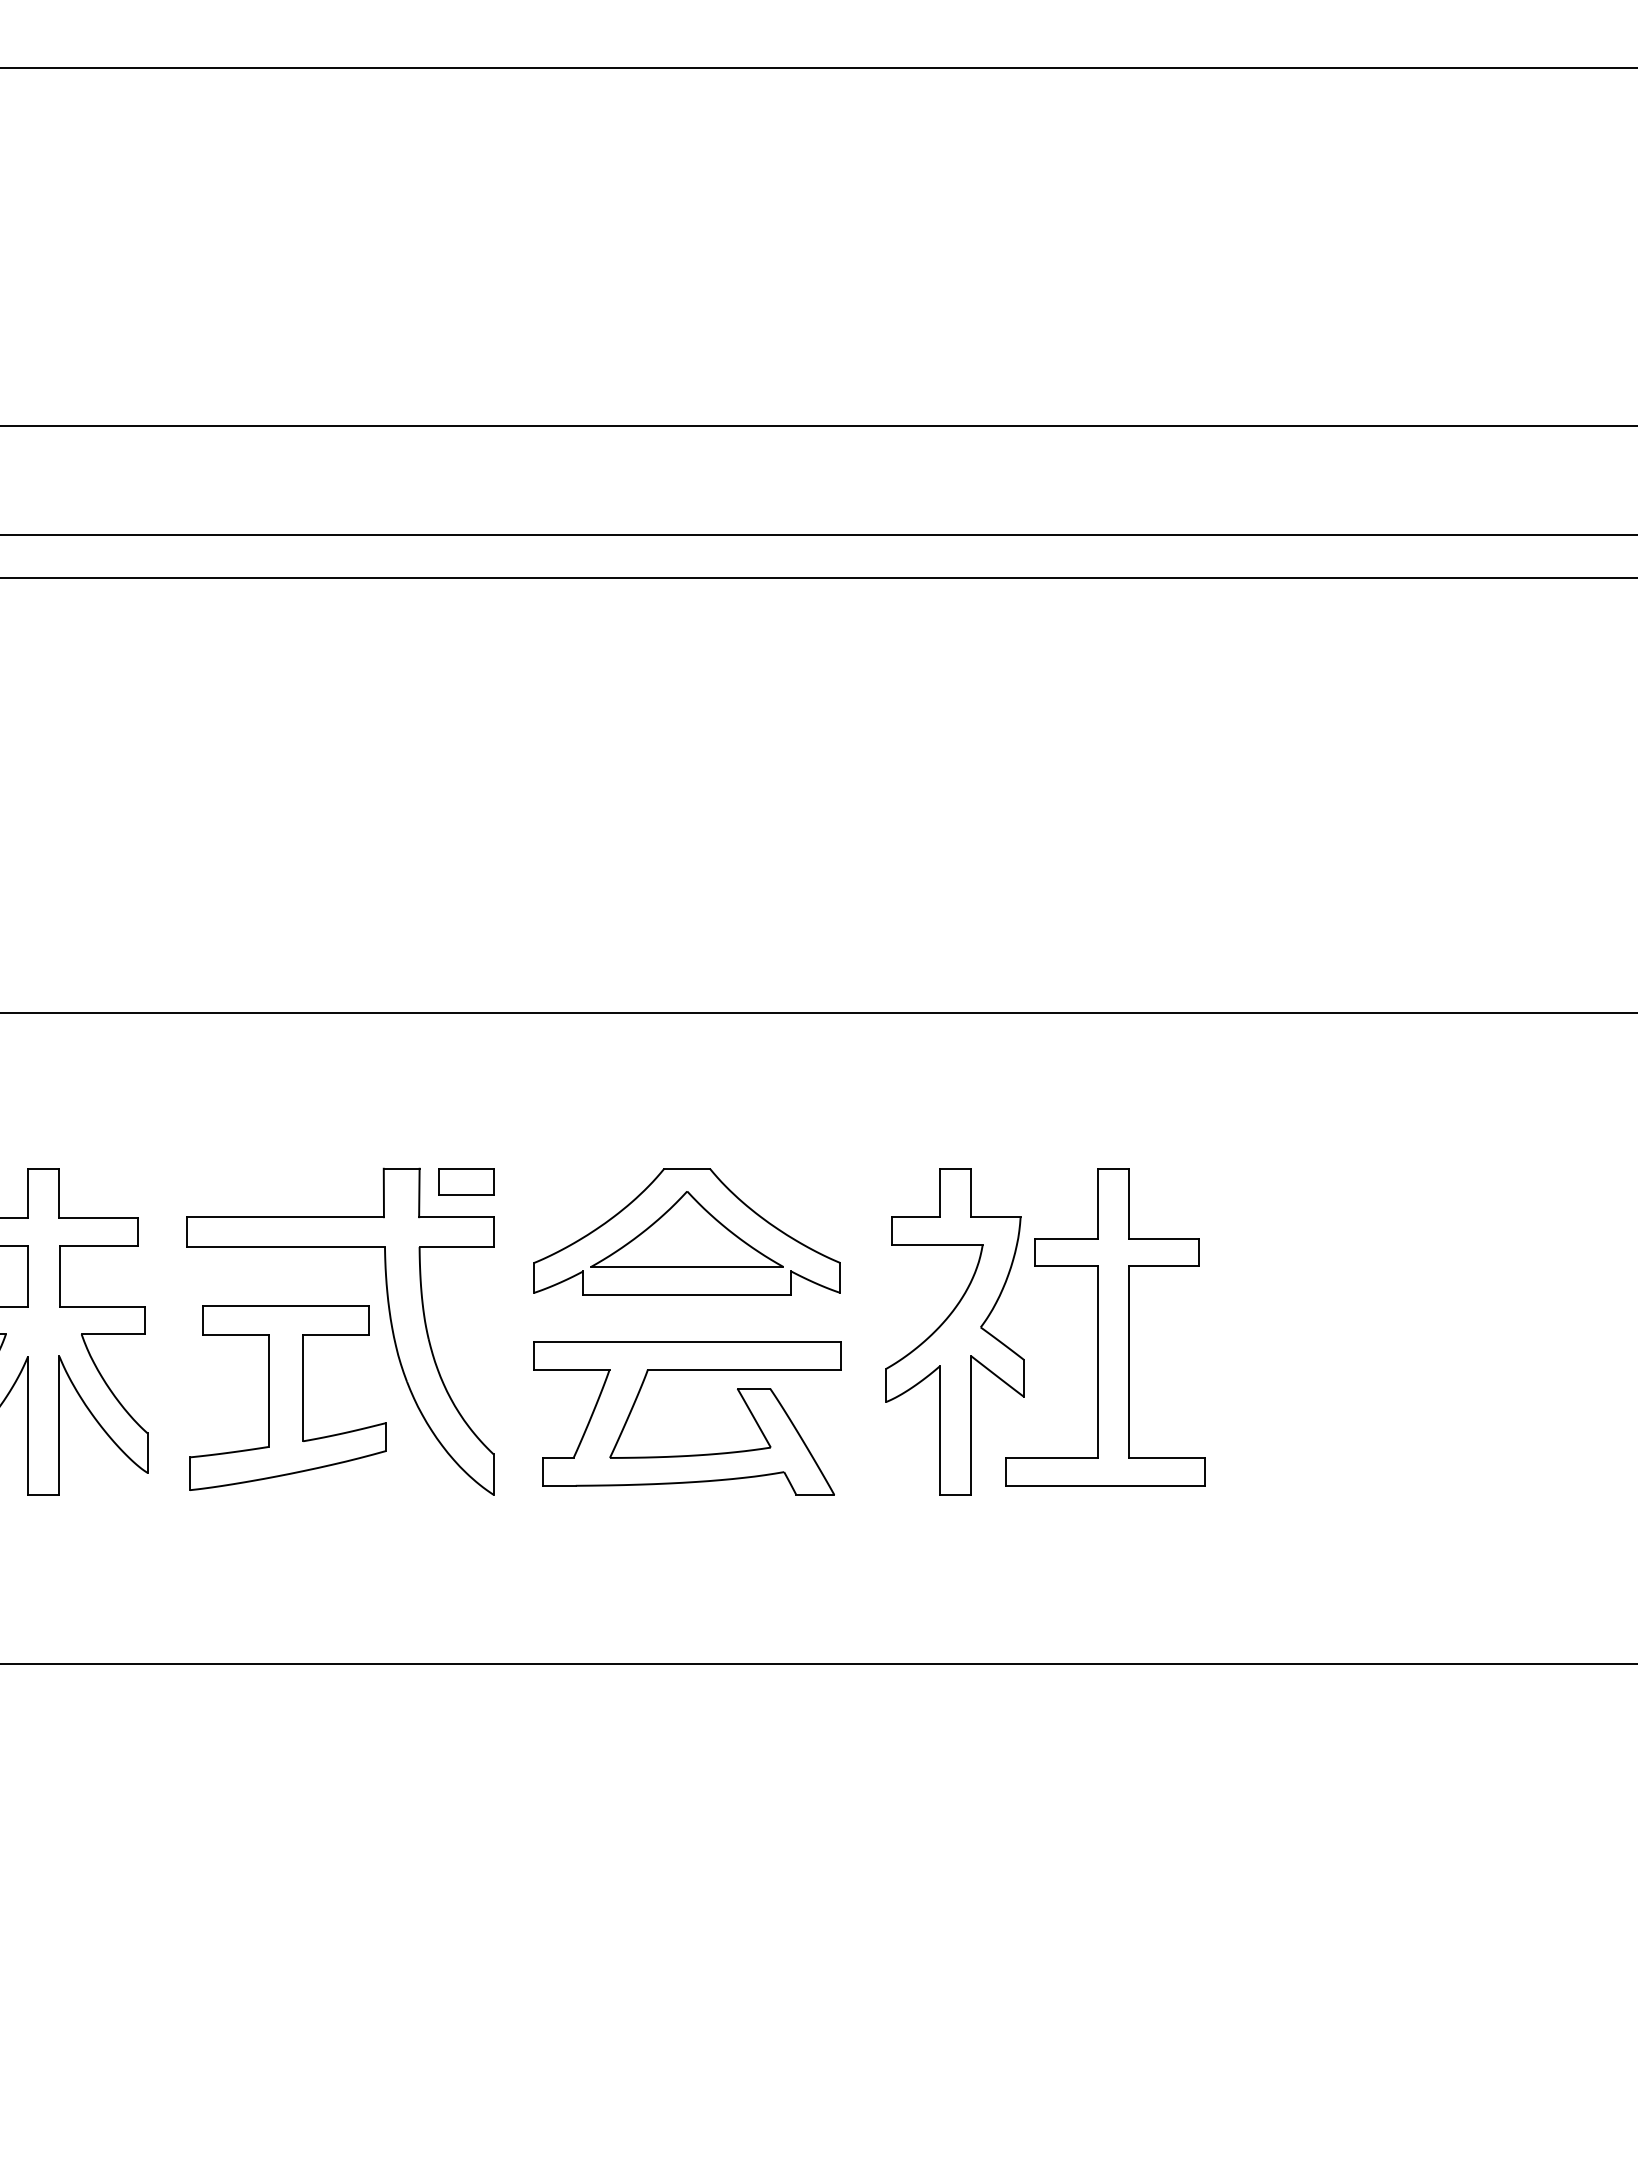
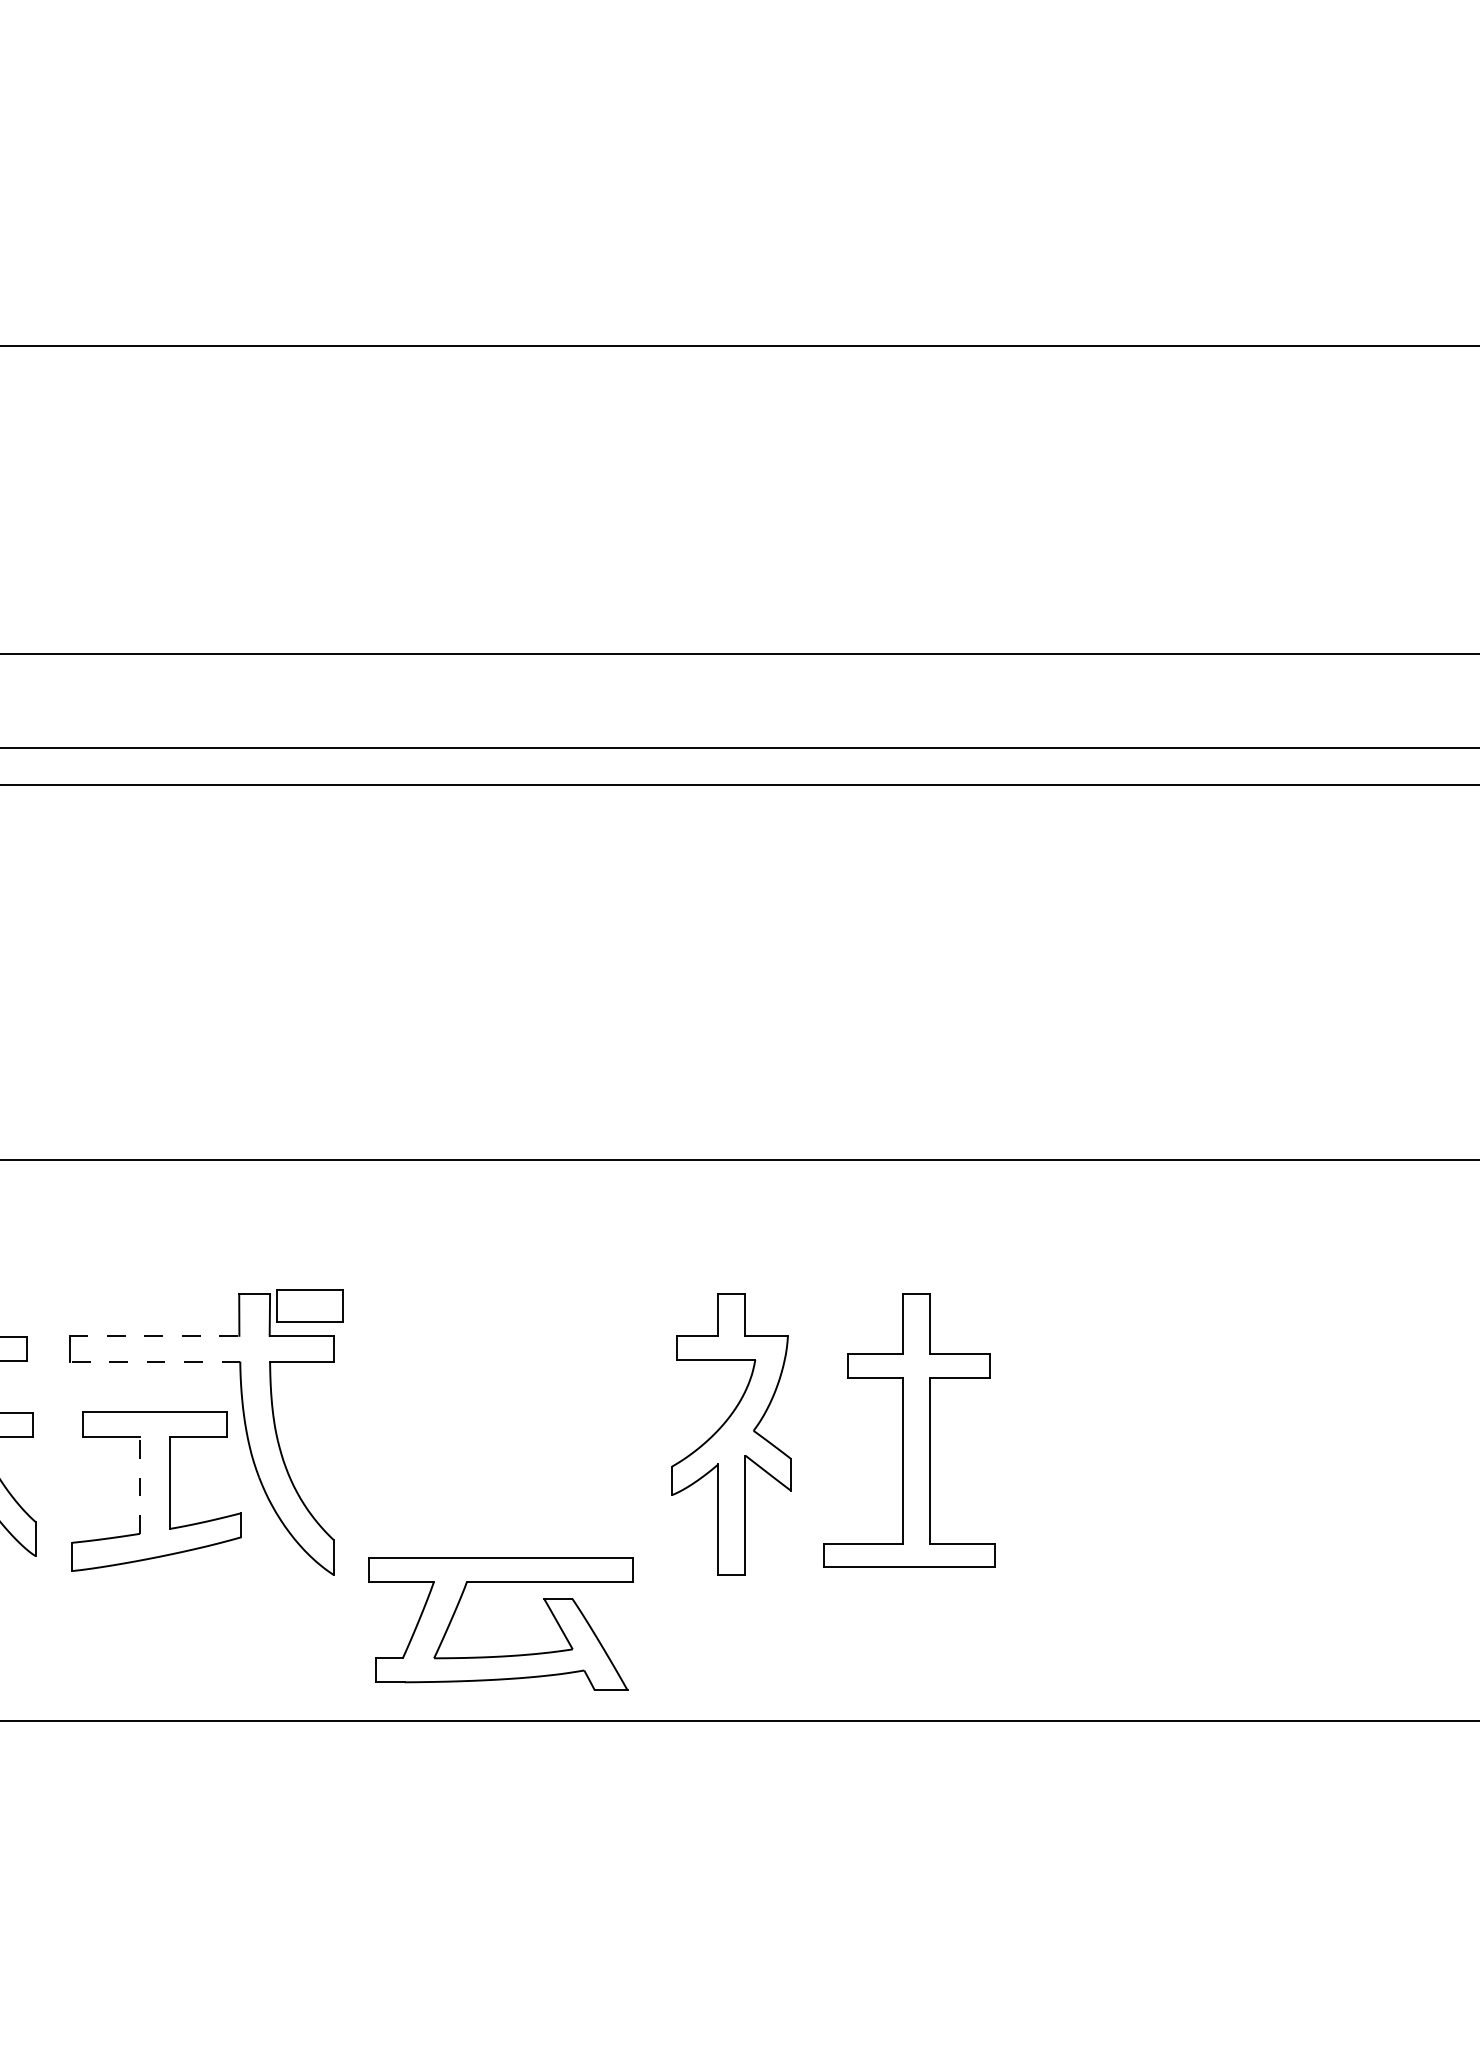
part: (466, 1181) -> (310, 1305), size x1.4
line: (285, 1216) -> (154, 1335), solid -> dashed
part: (686, 1231) -> (500, 1348), removed
line: (285, 1246) -> (154, 1361), solid -> dashed
part: (1105, 1327) -> (909, 1430), moved
line: (269, 1390) -> (140, 1485), solid -> dashed
part: (686, 1454) -> (500, 1655), moved

